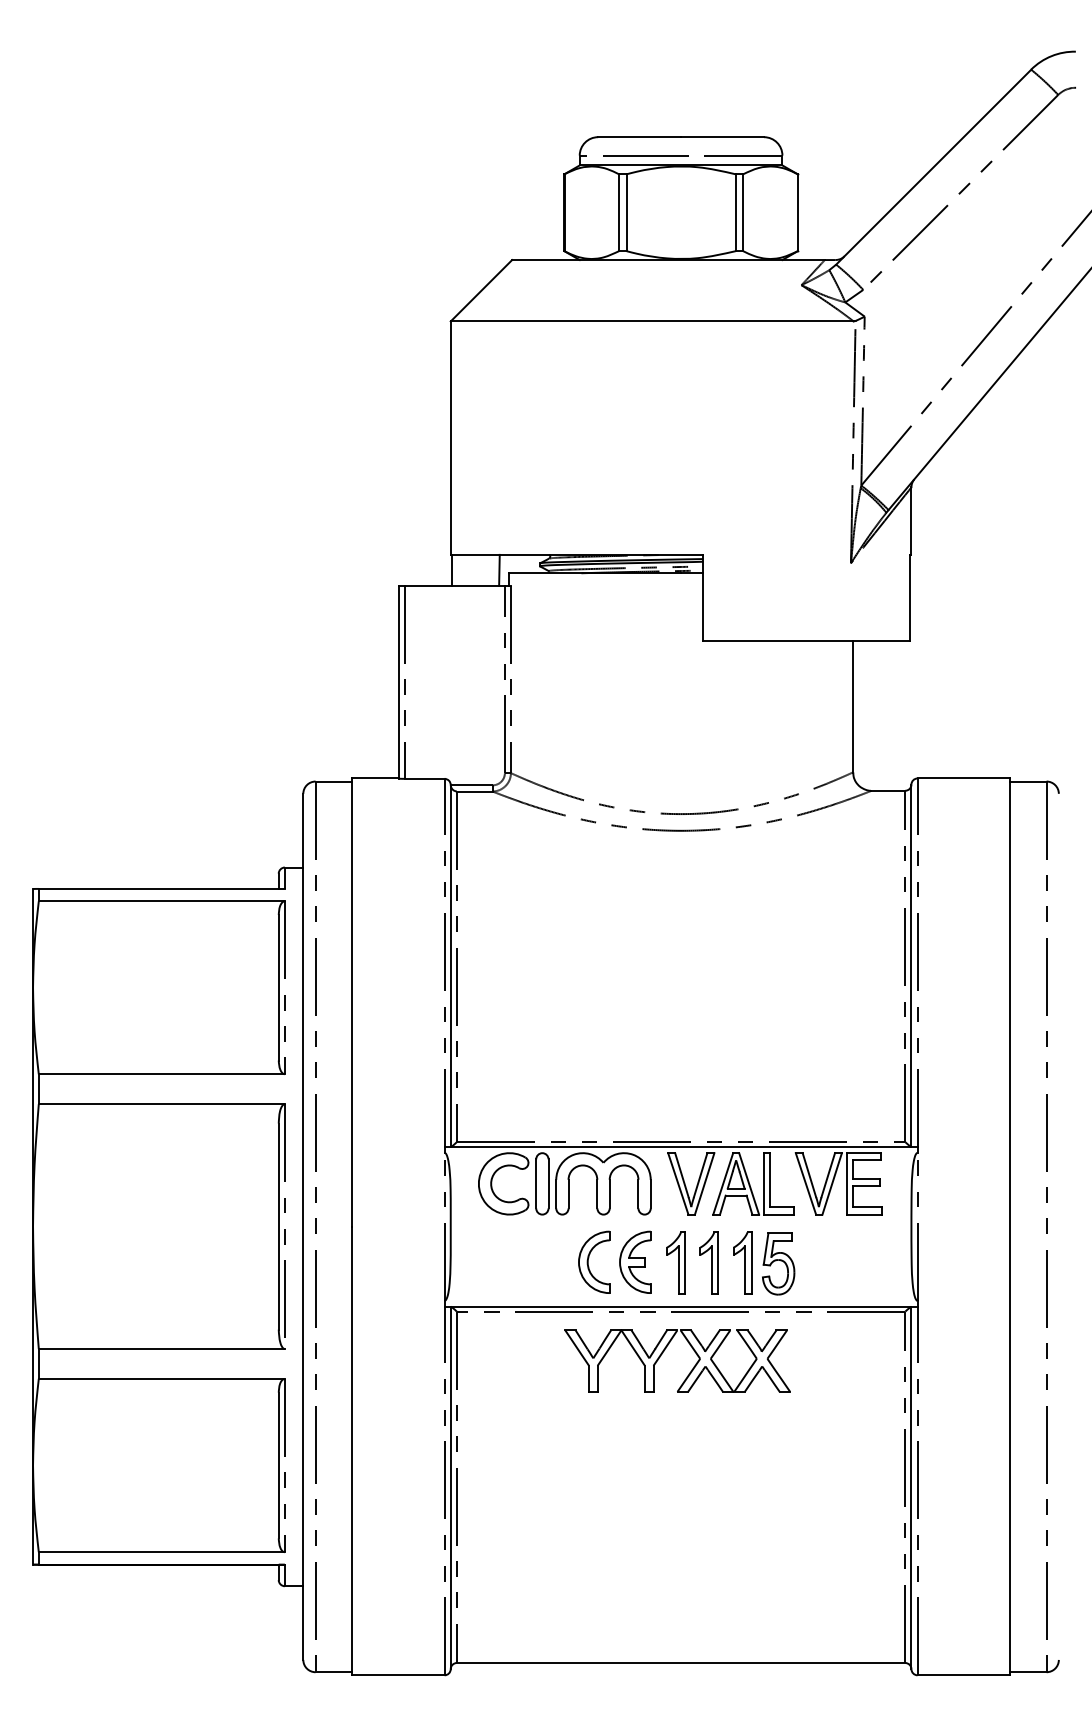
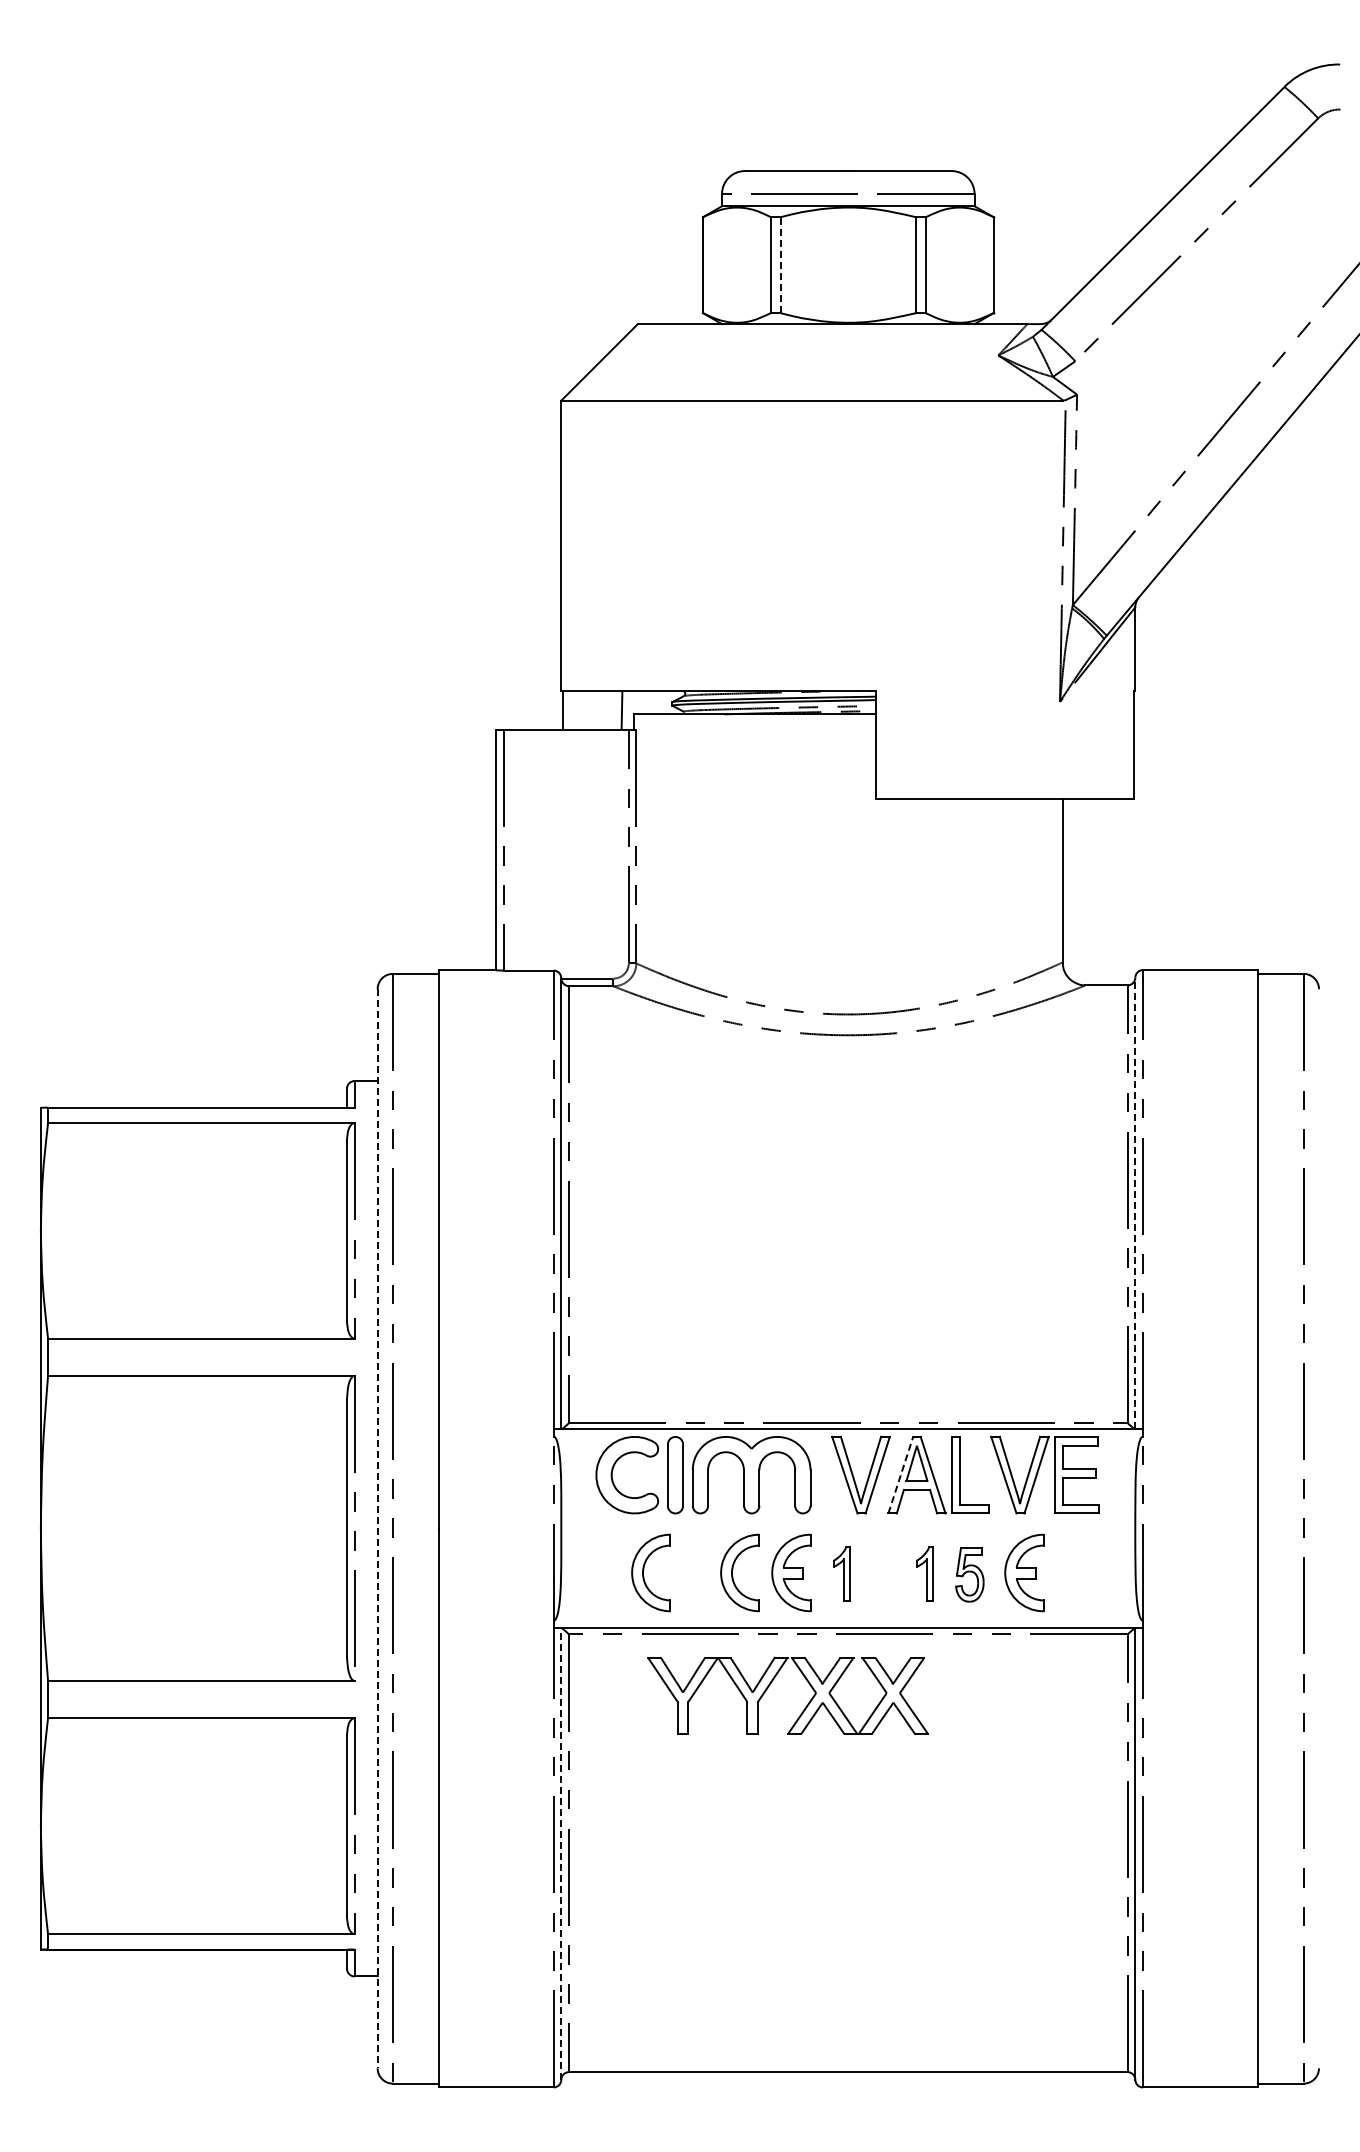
line: (626, 212) -> (780, 265), solid -> dashed
line: (911, 965) -> (1135, 1203), solid -> dashed
line: (722, 1183) -> (900, 1474), solid -> dashed
line: (303, 1226) -> (377, 1528), solid -> dashed
part: (517, 1259) -> (644, 1569), added
part: (822, 1261) -> (1024, 1572), added
part: (675, 1262) -> (841, 1573), size x0.7
part: (709, 1262) -> (883, 1573), removed
part: (742, 1262) -> (924, 1573), size x0.7
part: (778, 1263) -> (969, 1574), size x0.7
part: (663, 1352) -> (770, 1685), moved
line: (450, 1488) -> (561, 1854), solid -> dashed

